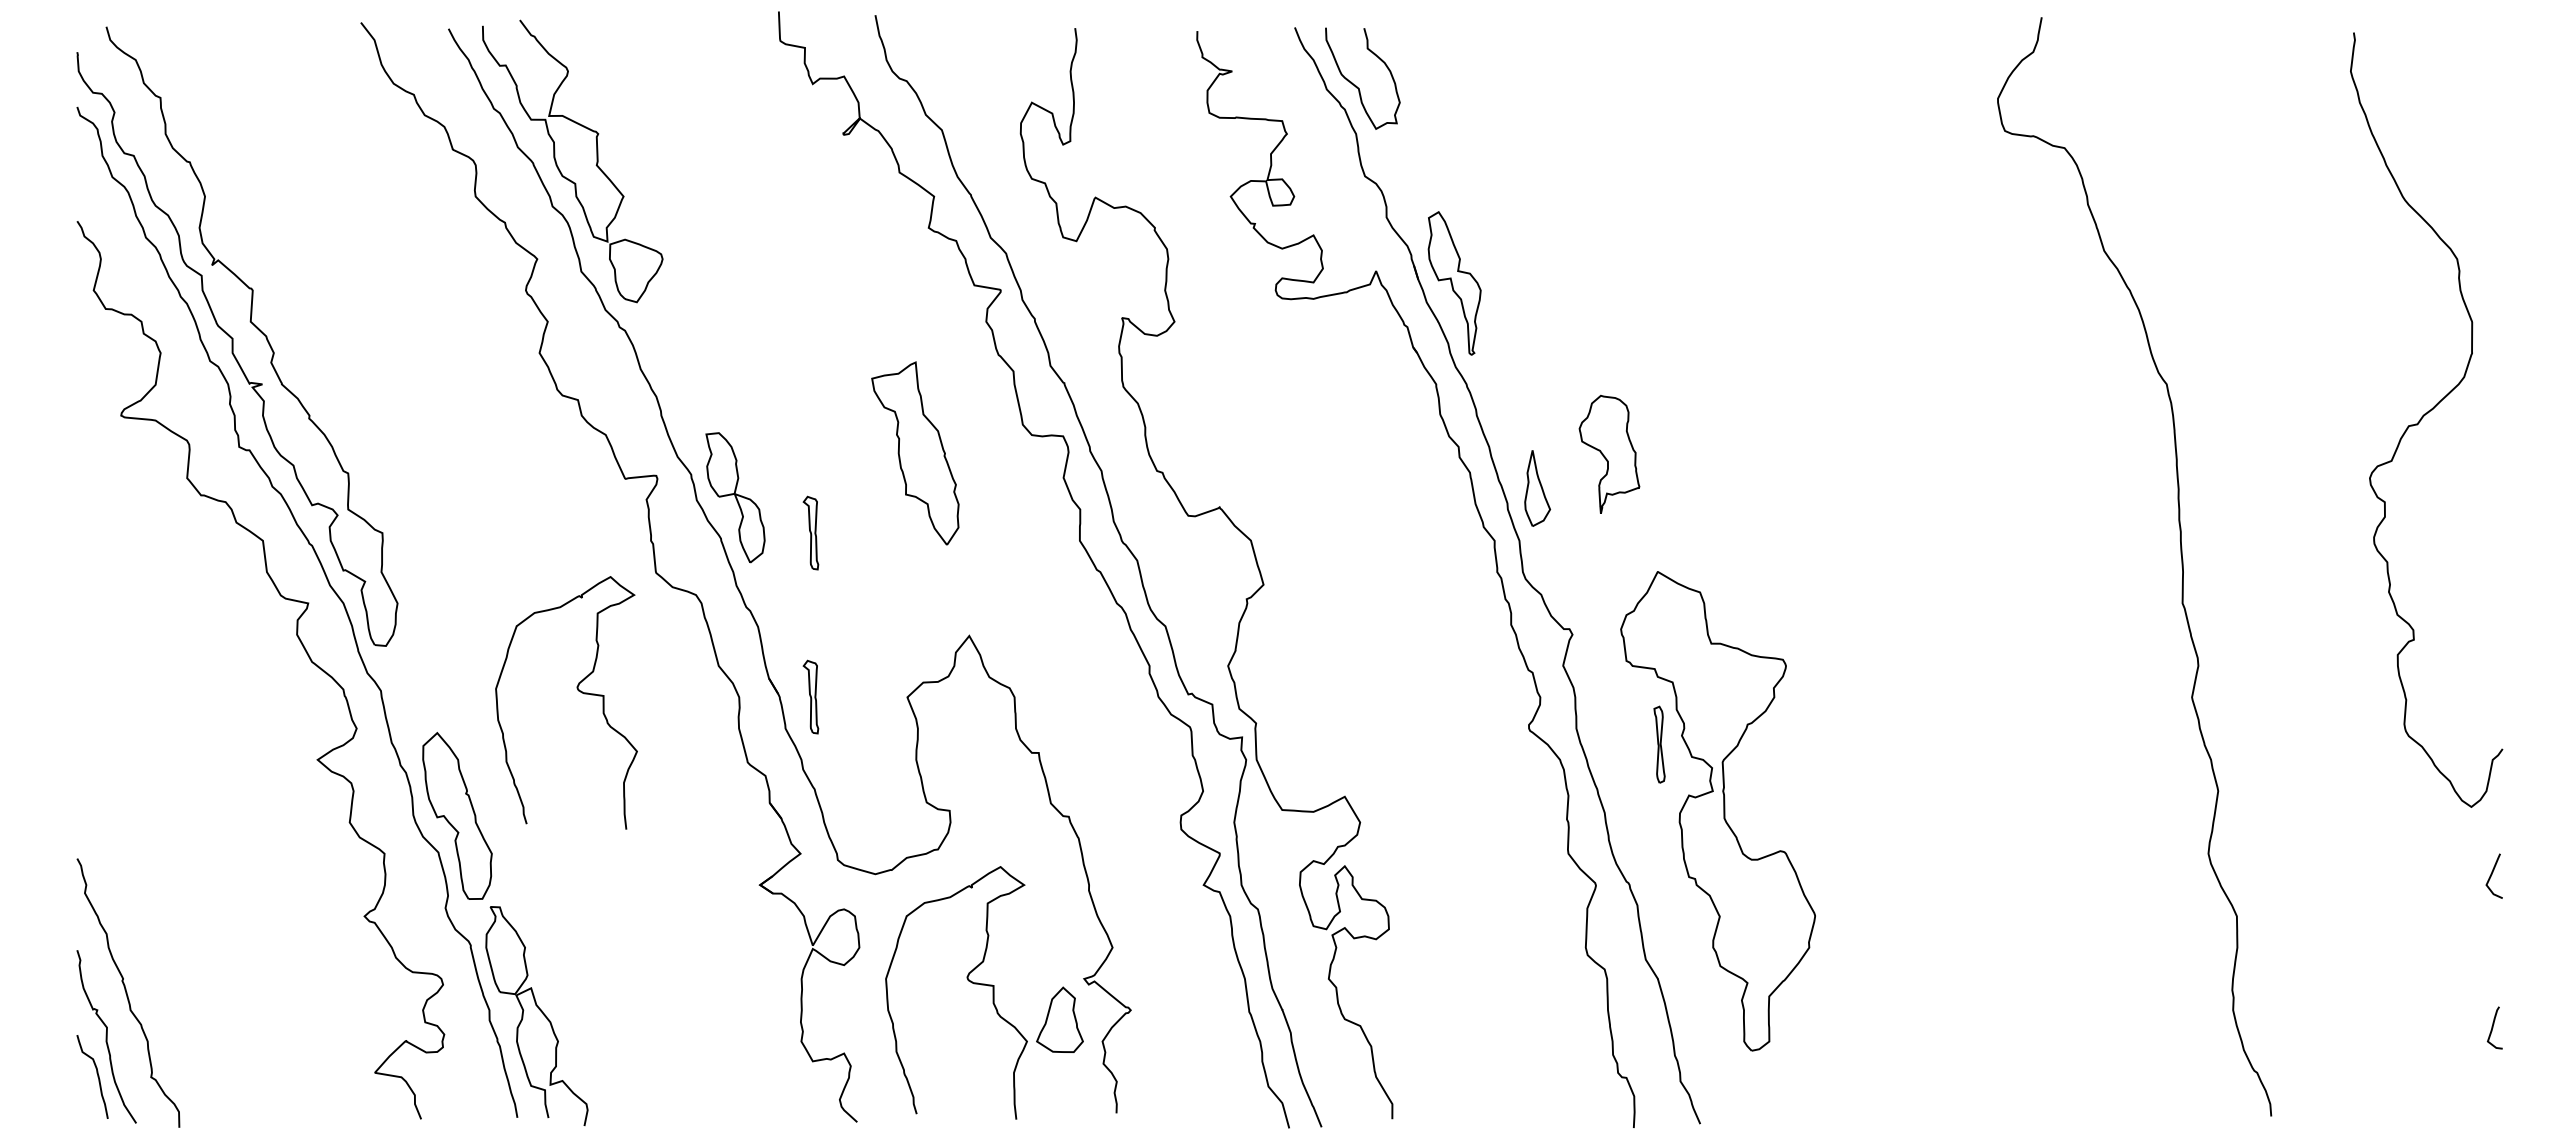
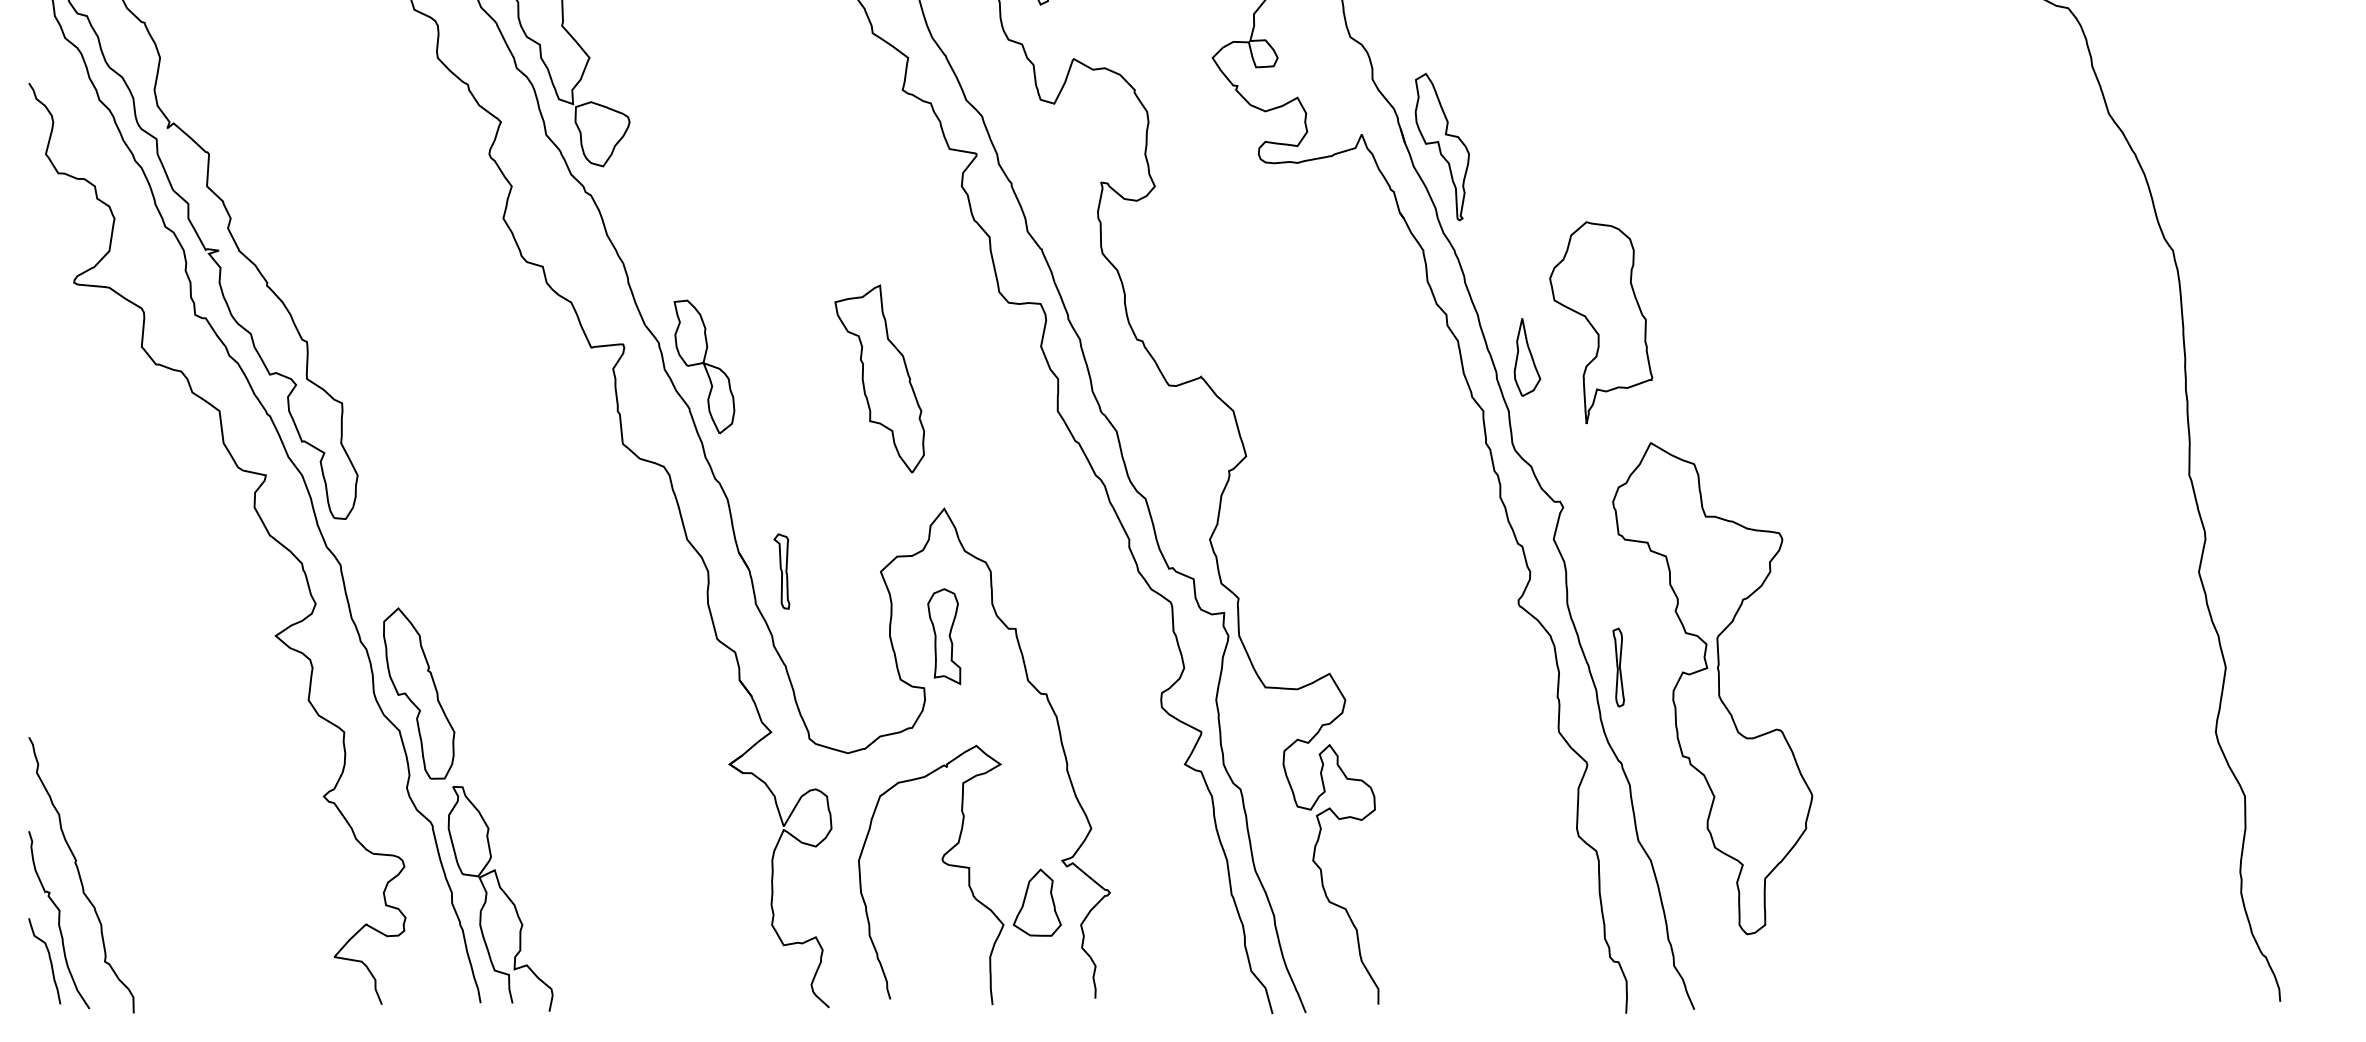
part: (915, 453) -> (879, 379), moved
part: (1609, 454) -> (1601, 322), size x1.67
part: (810, 532) -> (781, 402), removed
curve: (577, 690) -> (542, 564), removed
part: (1659, 744) -> (1618, 667), moved
part: (968, 760) -> (943, 636), added

